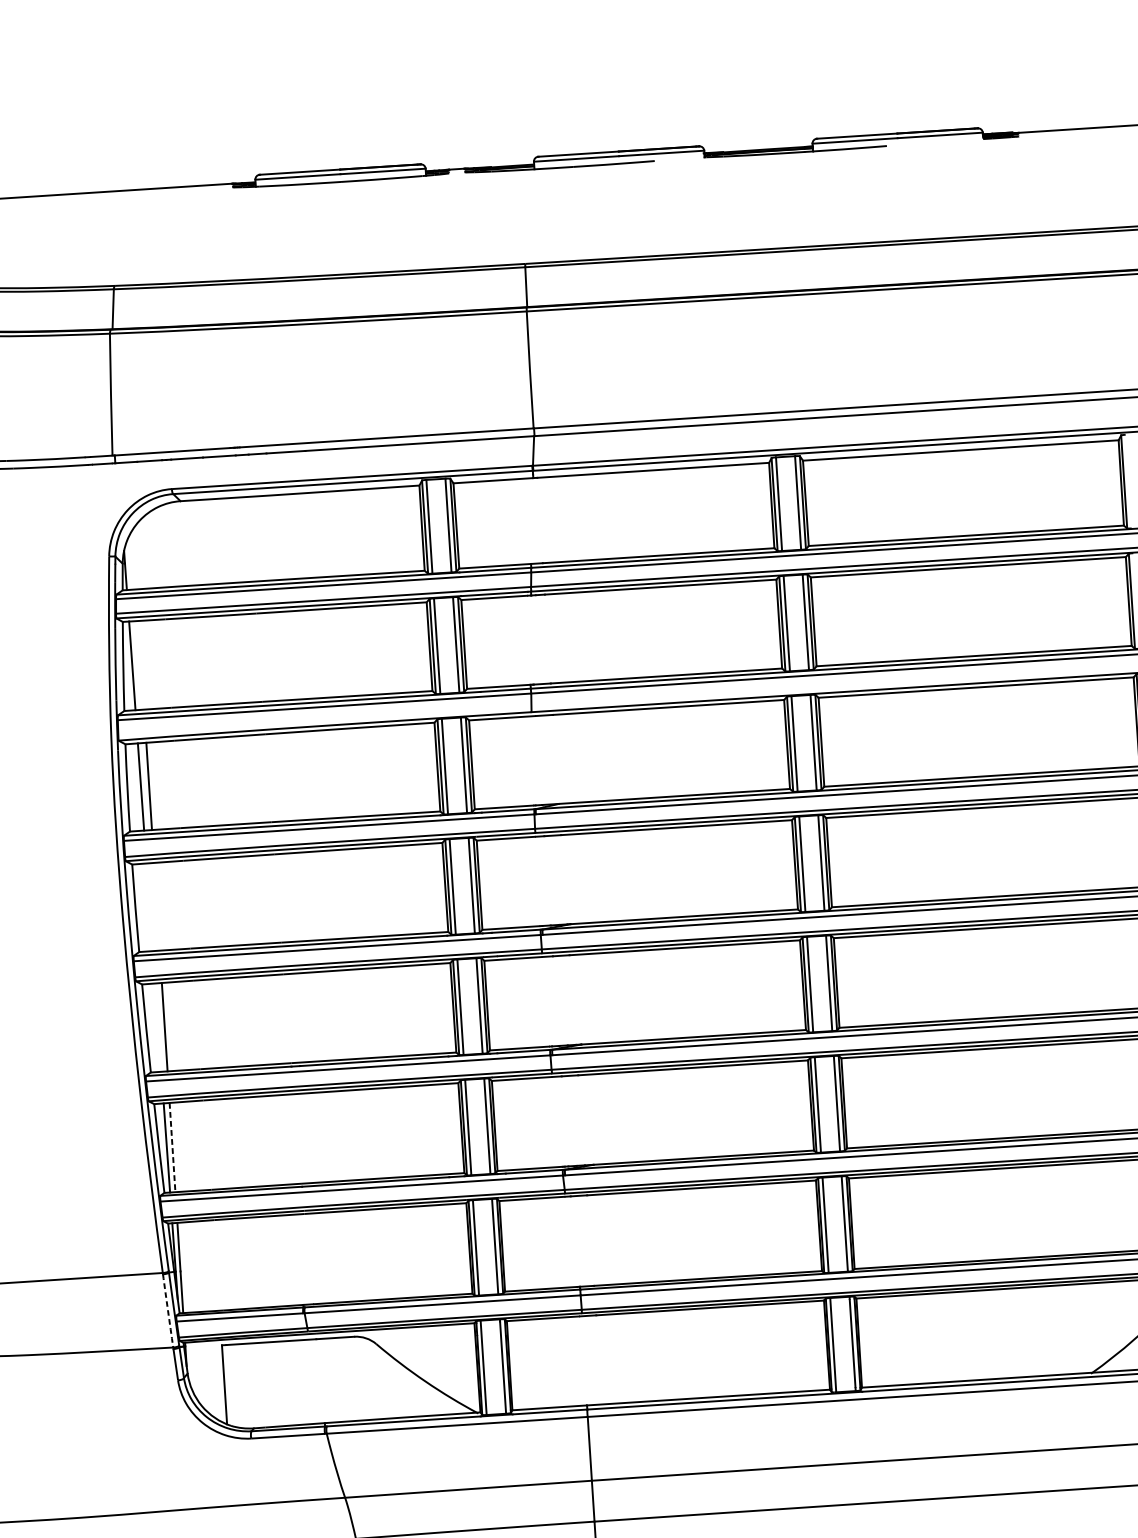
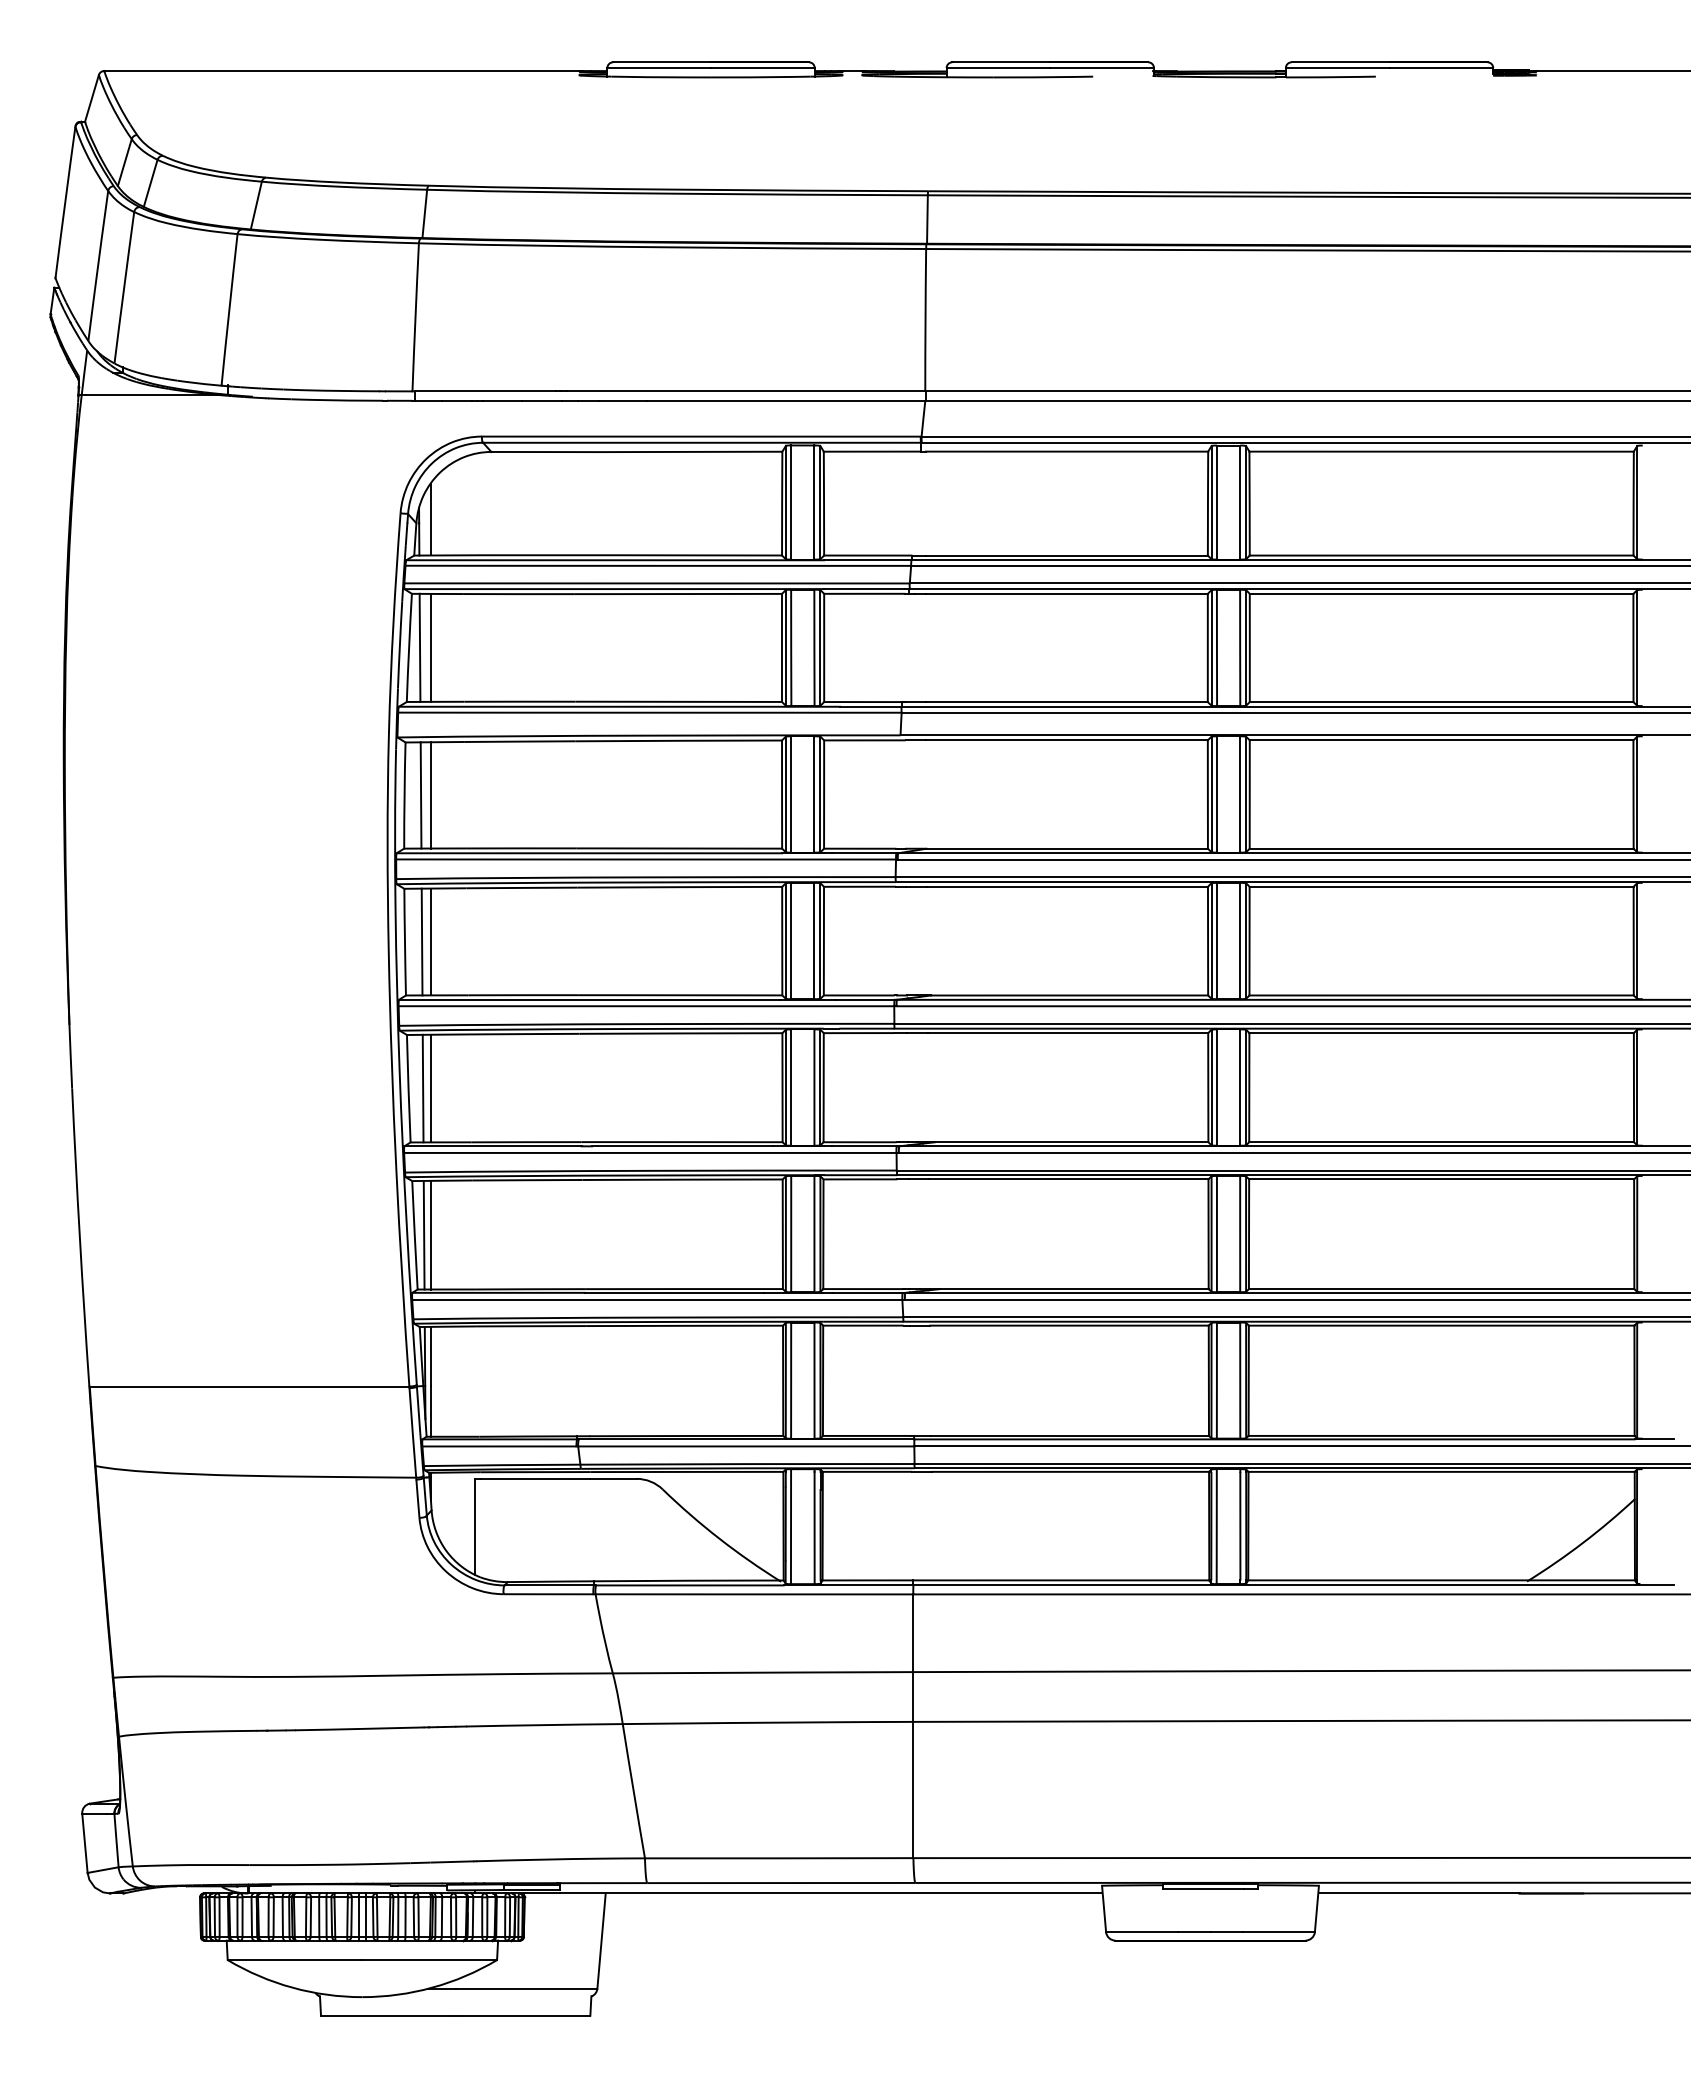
line: (134, 559) -> (431, 519), added
line: (141, 664) -> (431, 647), added
line: (149, 906) -> (421, 941), added
line: (157, 906) -> (431, 941), added
line: (157, 1027) -> (422, 1088), added
line: (172, 1147) -> (431, 1235), dashed -> solid
arc: (167, 1310) -> (412, 1432), dashed -> solid

